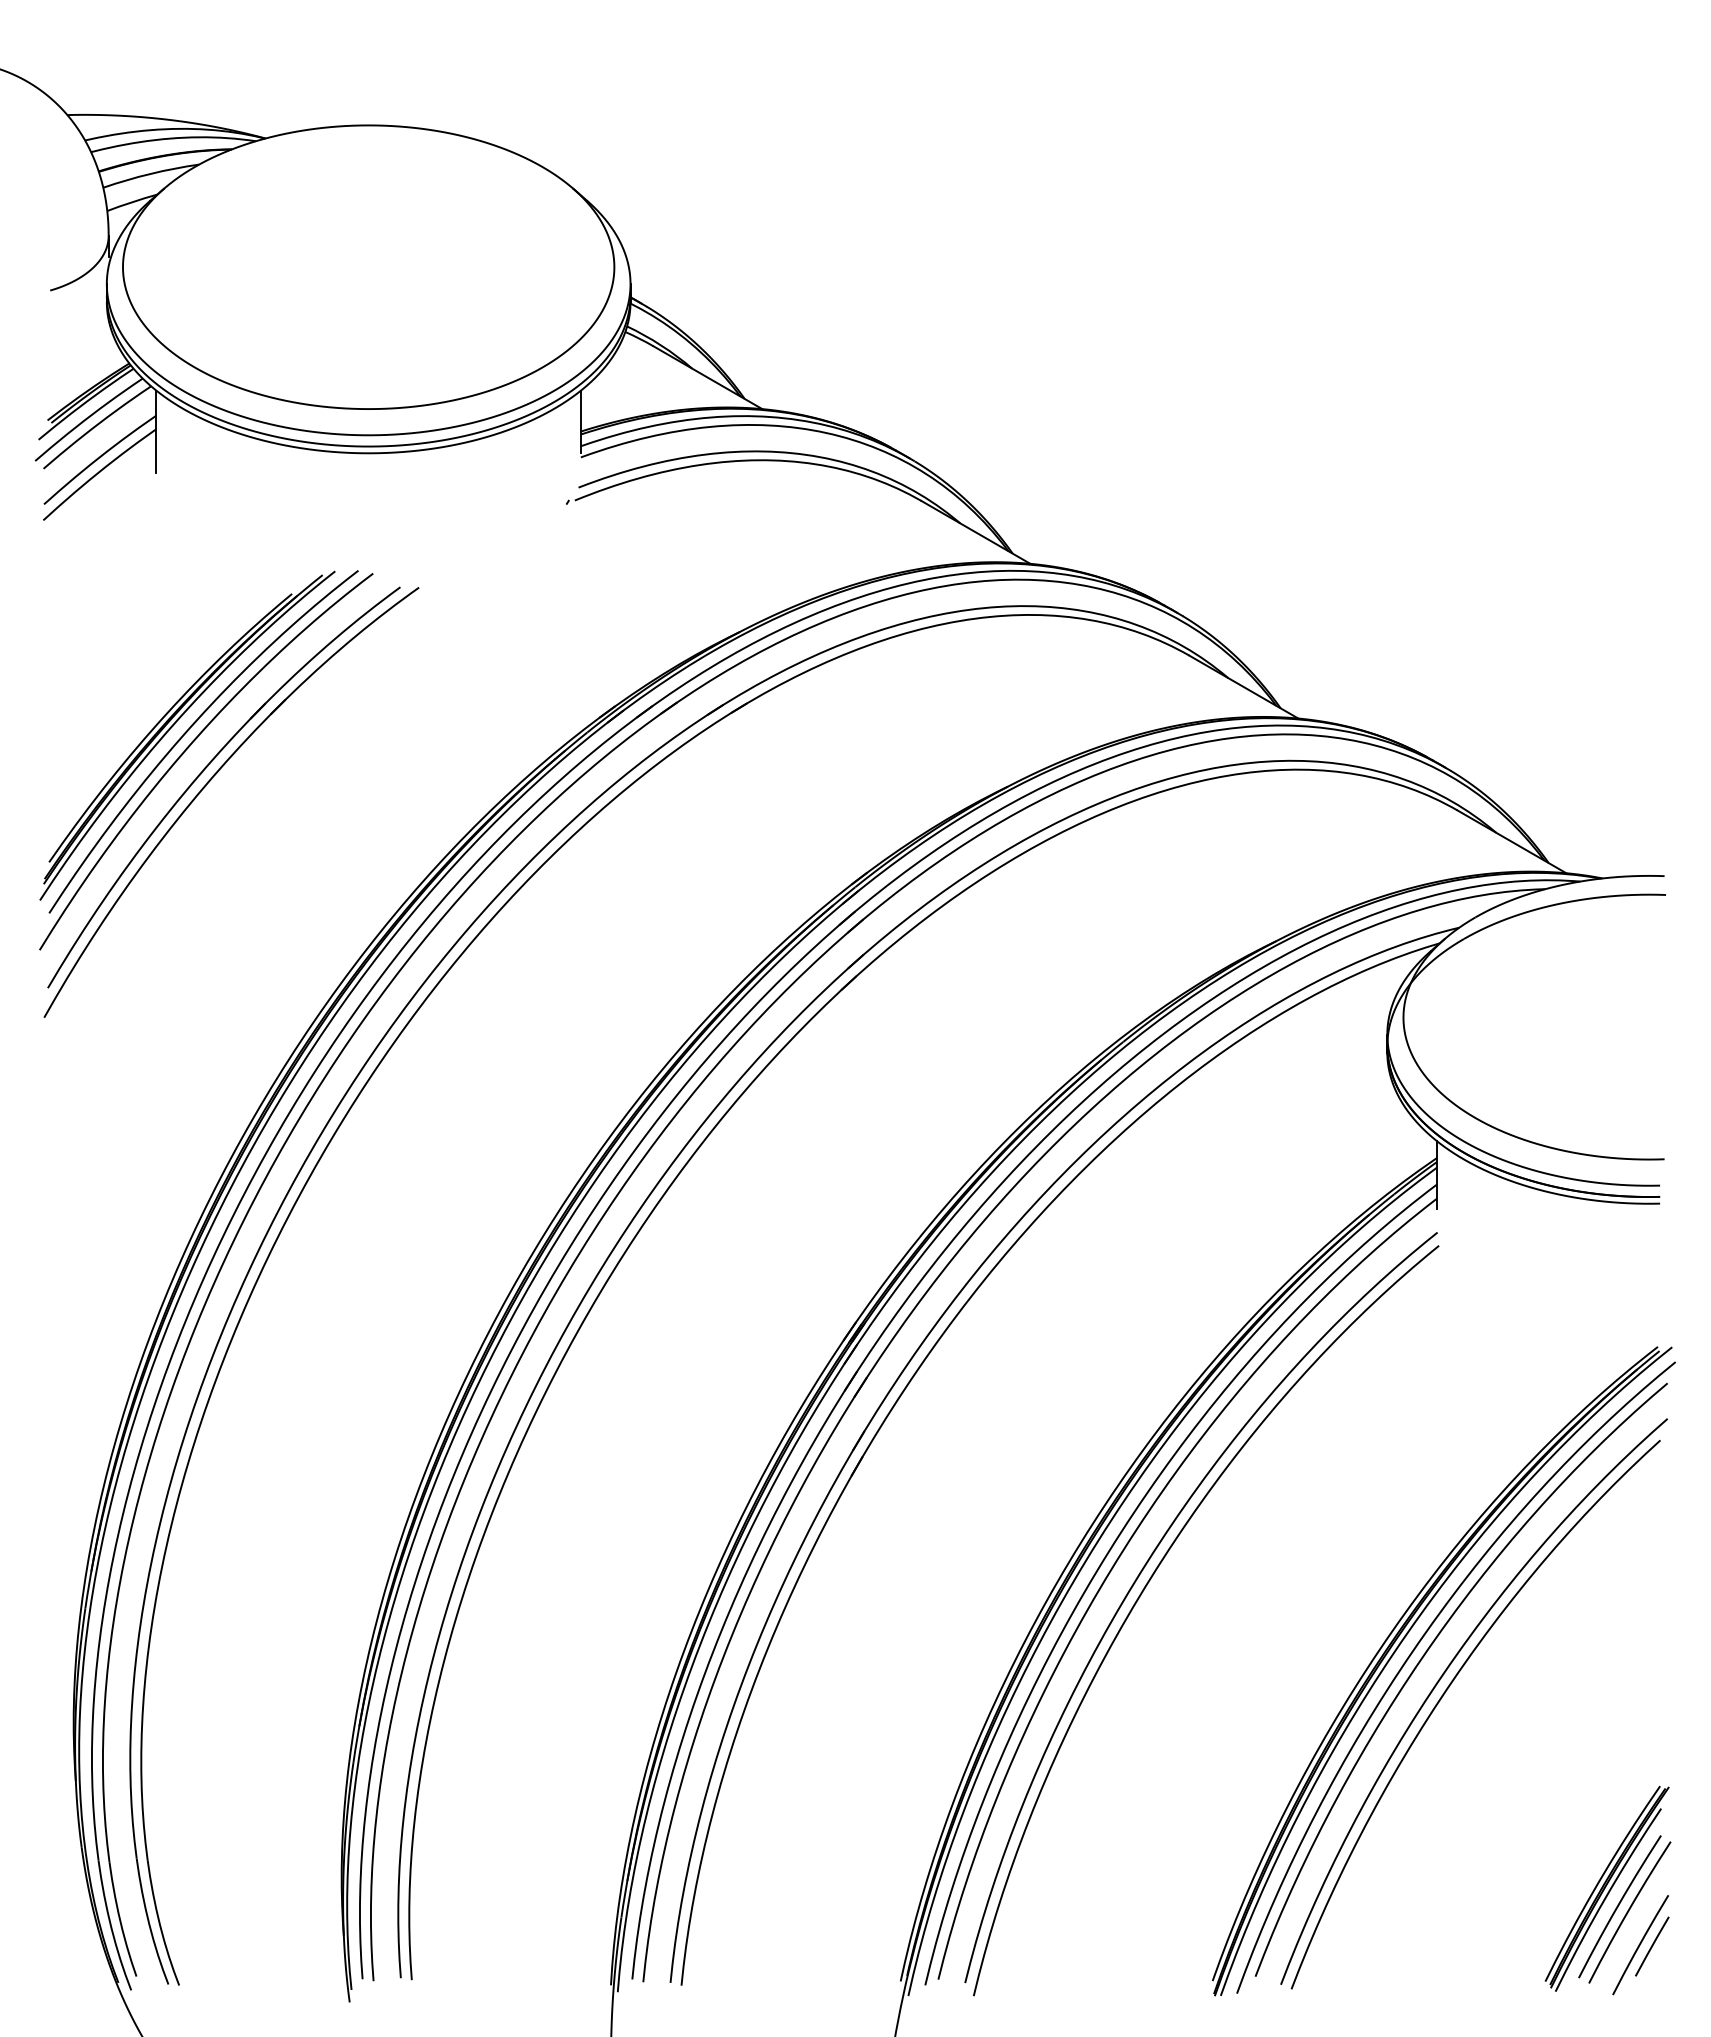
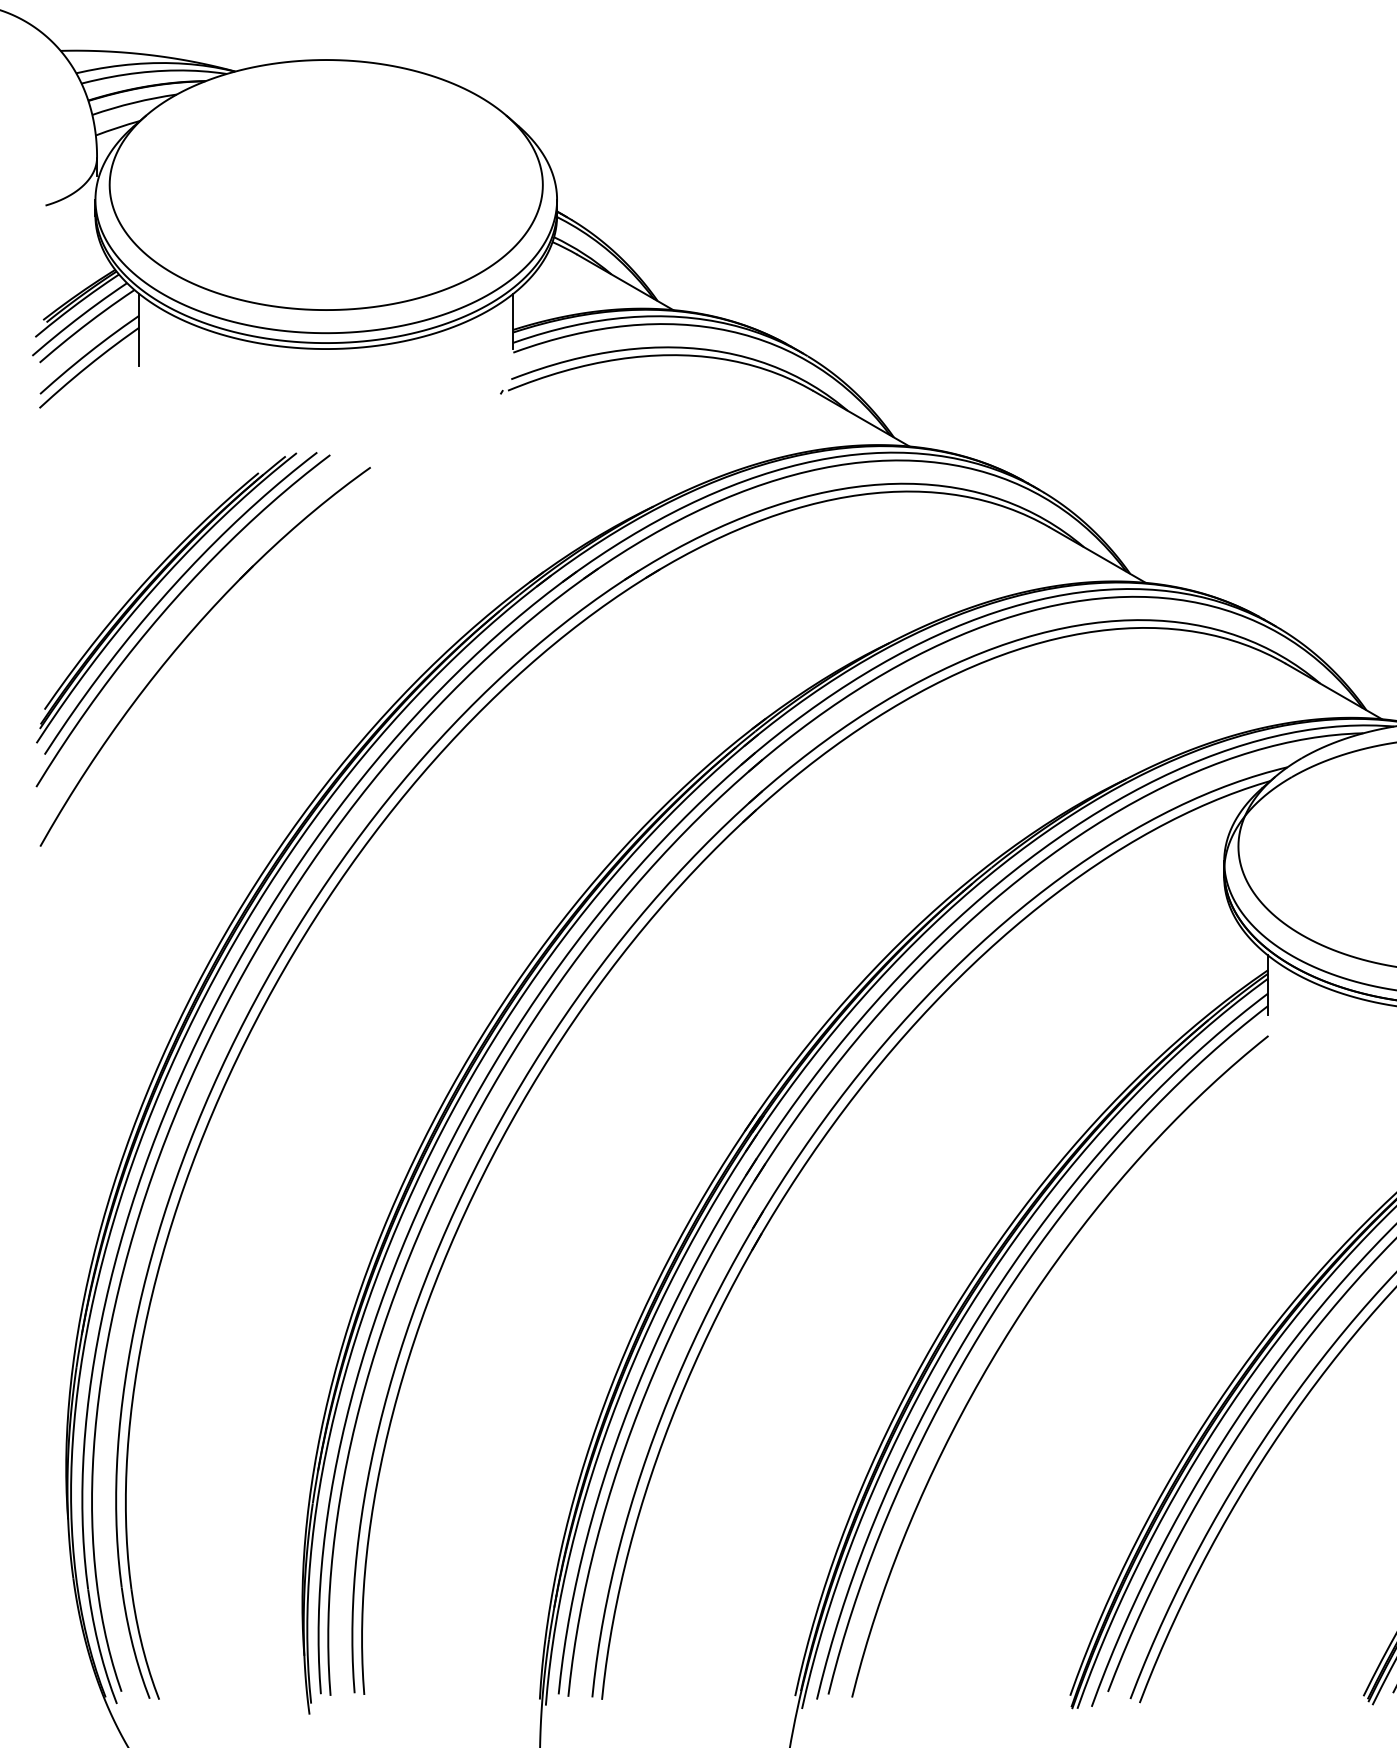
part: (202, 773) -> (179, 631), removed
curve: (1146, 1587) -> (1011, 1348), removed

